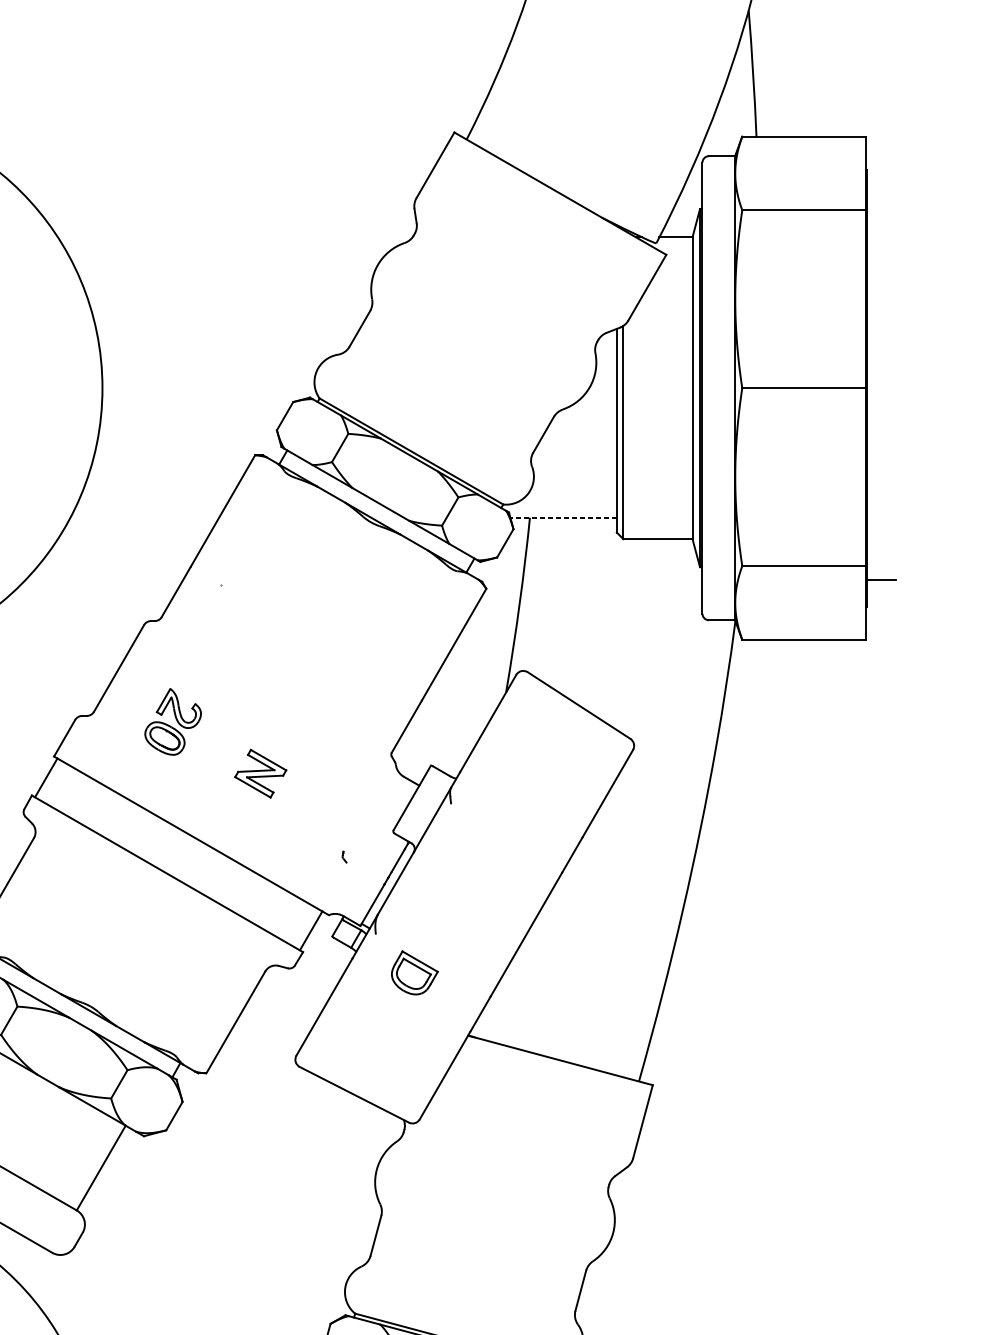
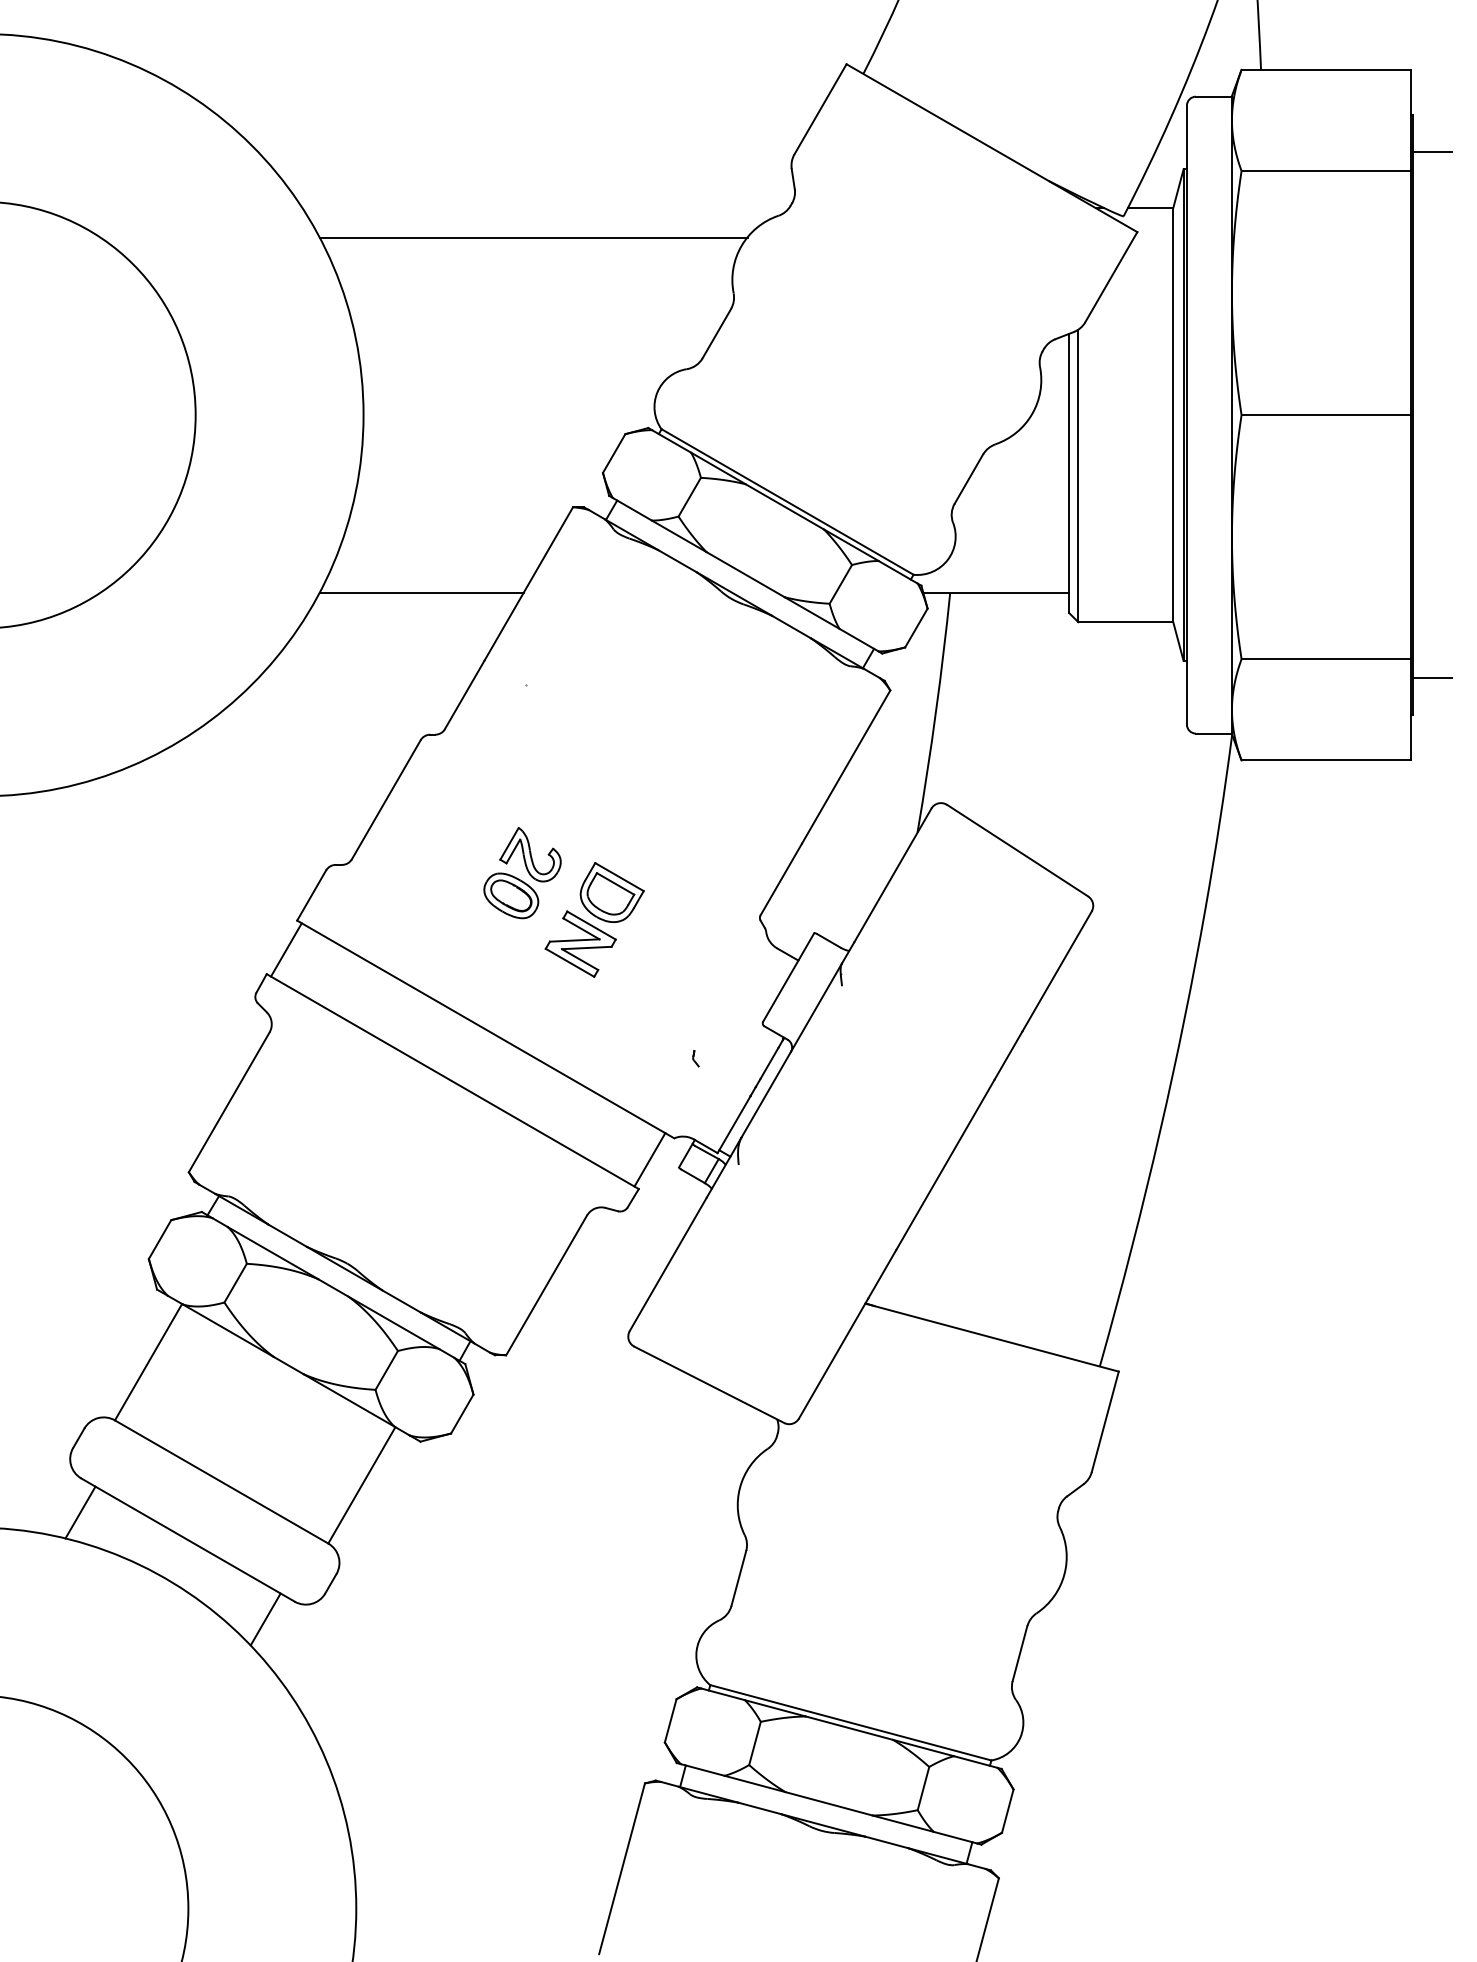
line: (881, 196) -> (1432, 152), added
line: (226, 258) -> (533, 237), added
line: (144, 517) -> (421, 592), added
line: (562, 517) -> (995, 592), dashed -> solid
part: (173, 722) -> (522, 873), moved
part: (414, 972) -> (611, 892), moved
line: (31, 1265) -> (265, 1619), added

